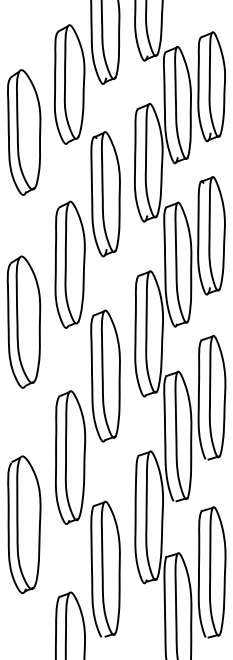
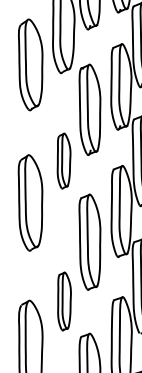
part: (69, 264) -> (63, 160), size x0.6
part: (70, 457) -> (64, 301), size x0.6

